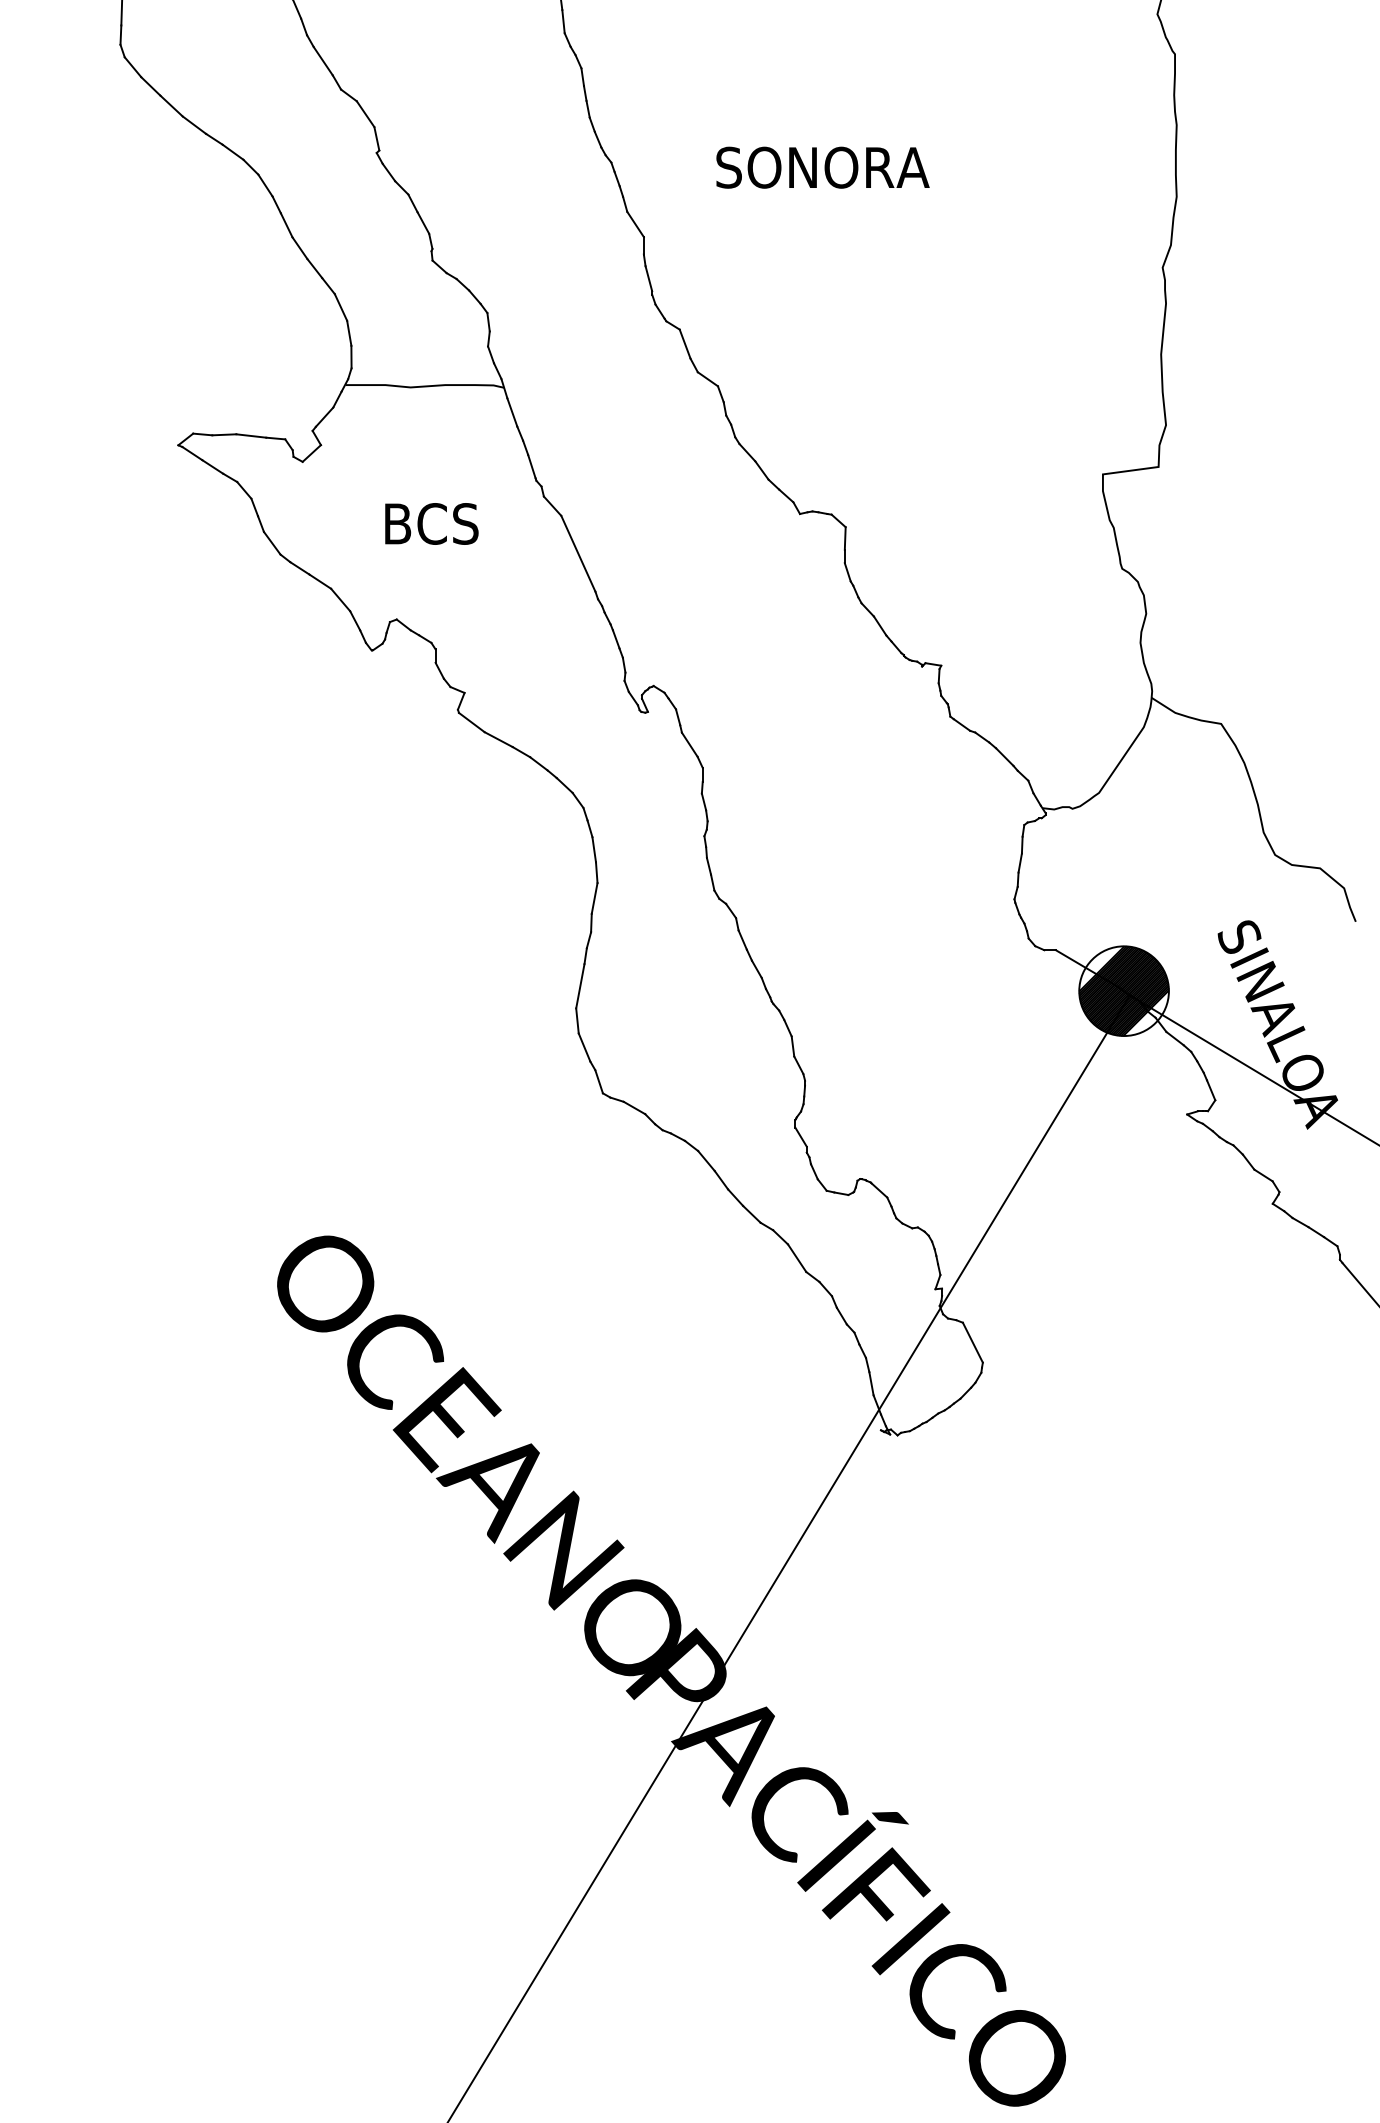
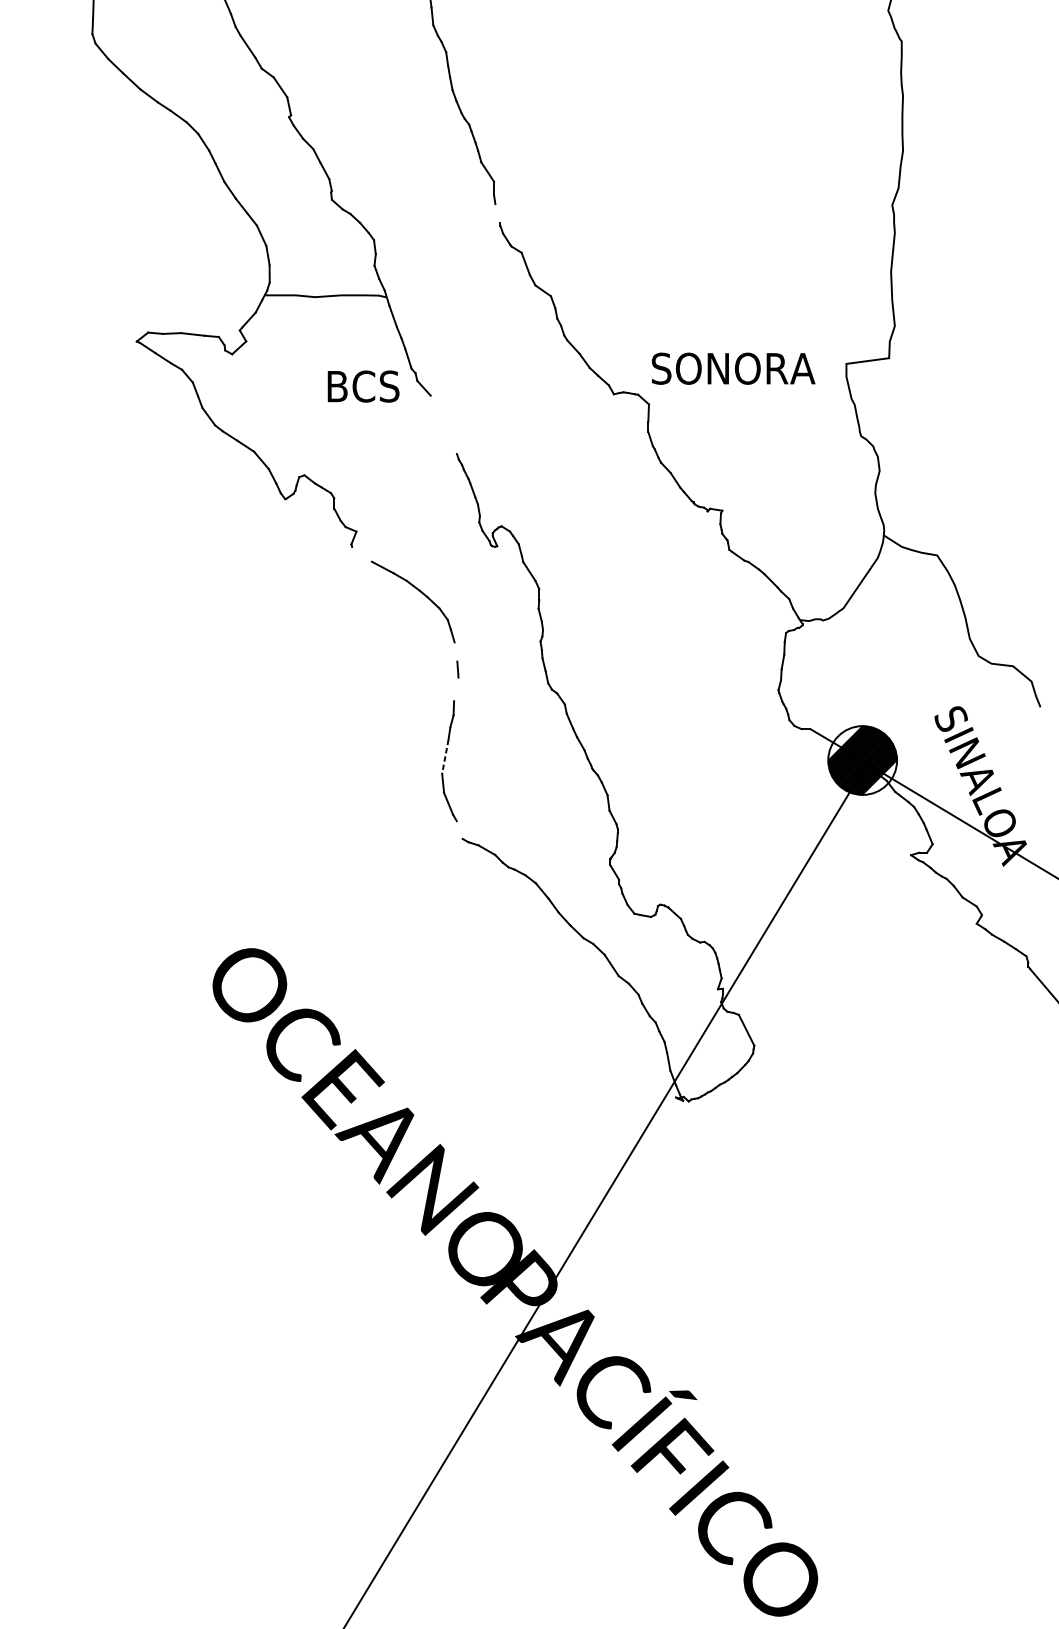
text: (822, 167) -> (733, 368), moved
line: (648, 278) -> (497, 213), removed
text: (431, 523) -> (363, 386), moved
line: (578, 553) -> (443, 424), removed
line: (471, 722) -> (361, 554), removed
line: (594, 849) -> (456, 651), removed
line: (594, 898) -> (456, 689), removed
line: (580, 986) -> (445, 756), solid -> dashed
line: (598, 1081) -> (459, 829), removed

